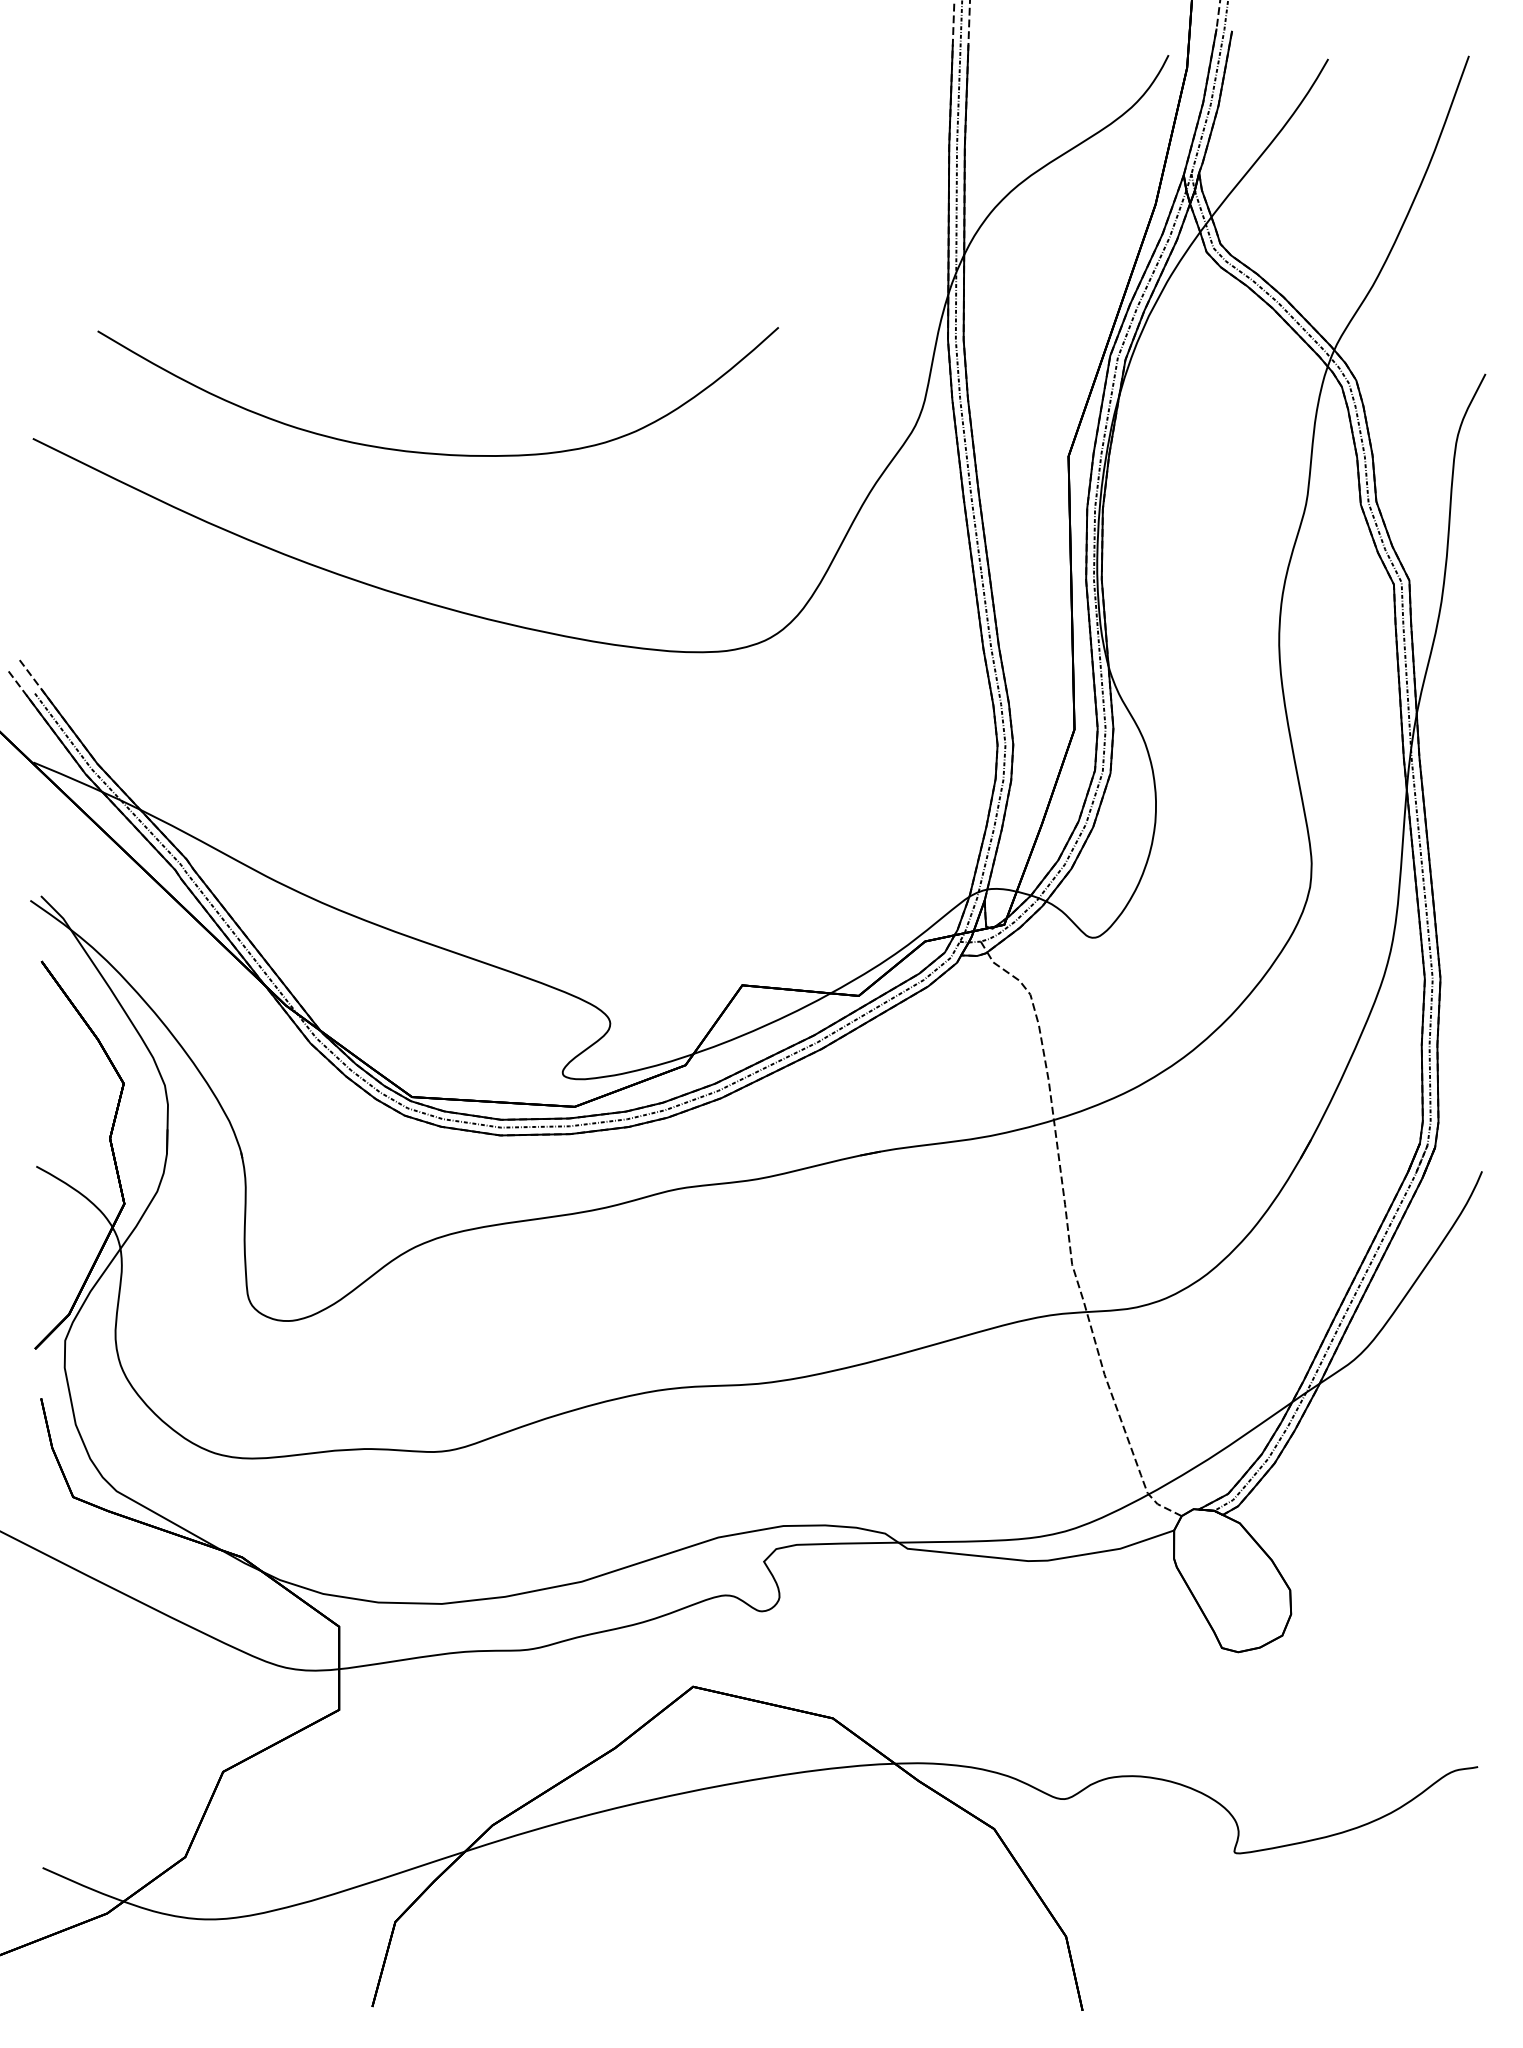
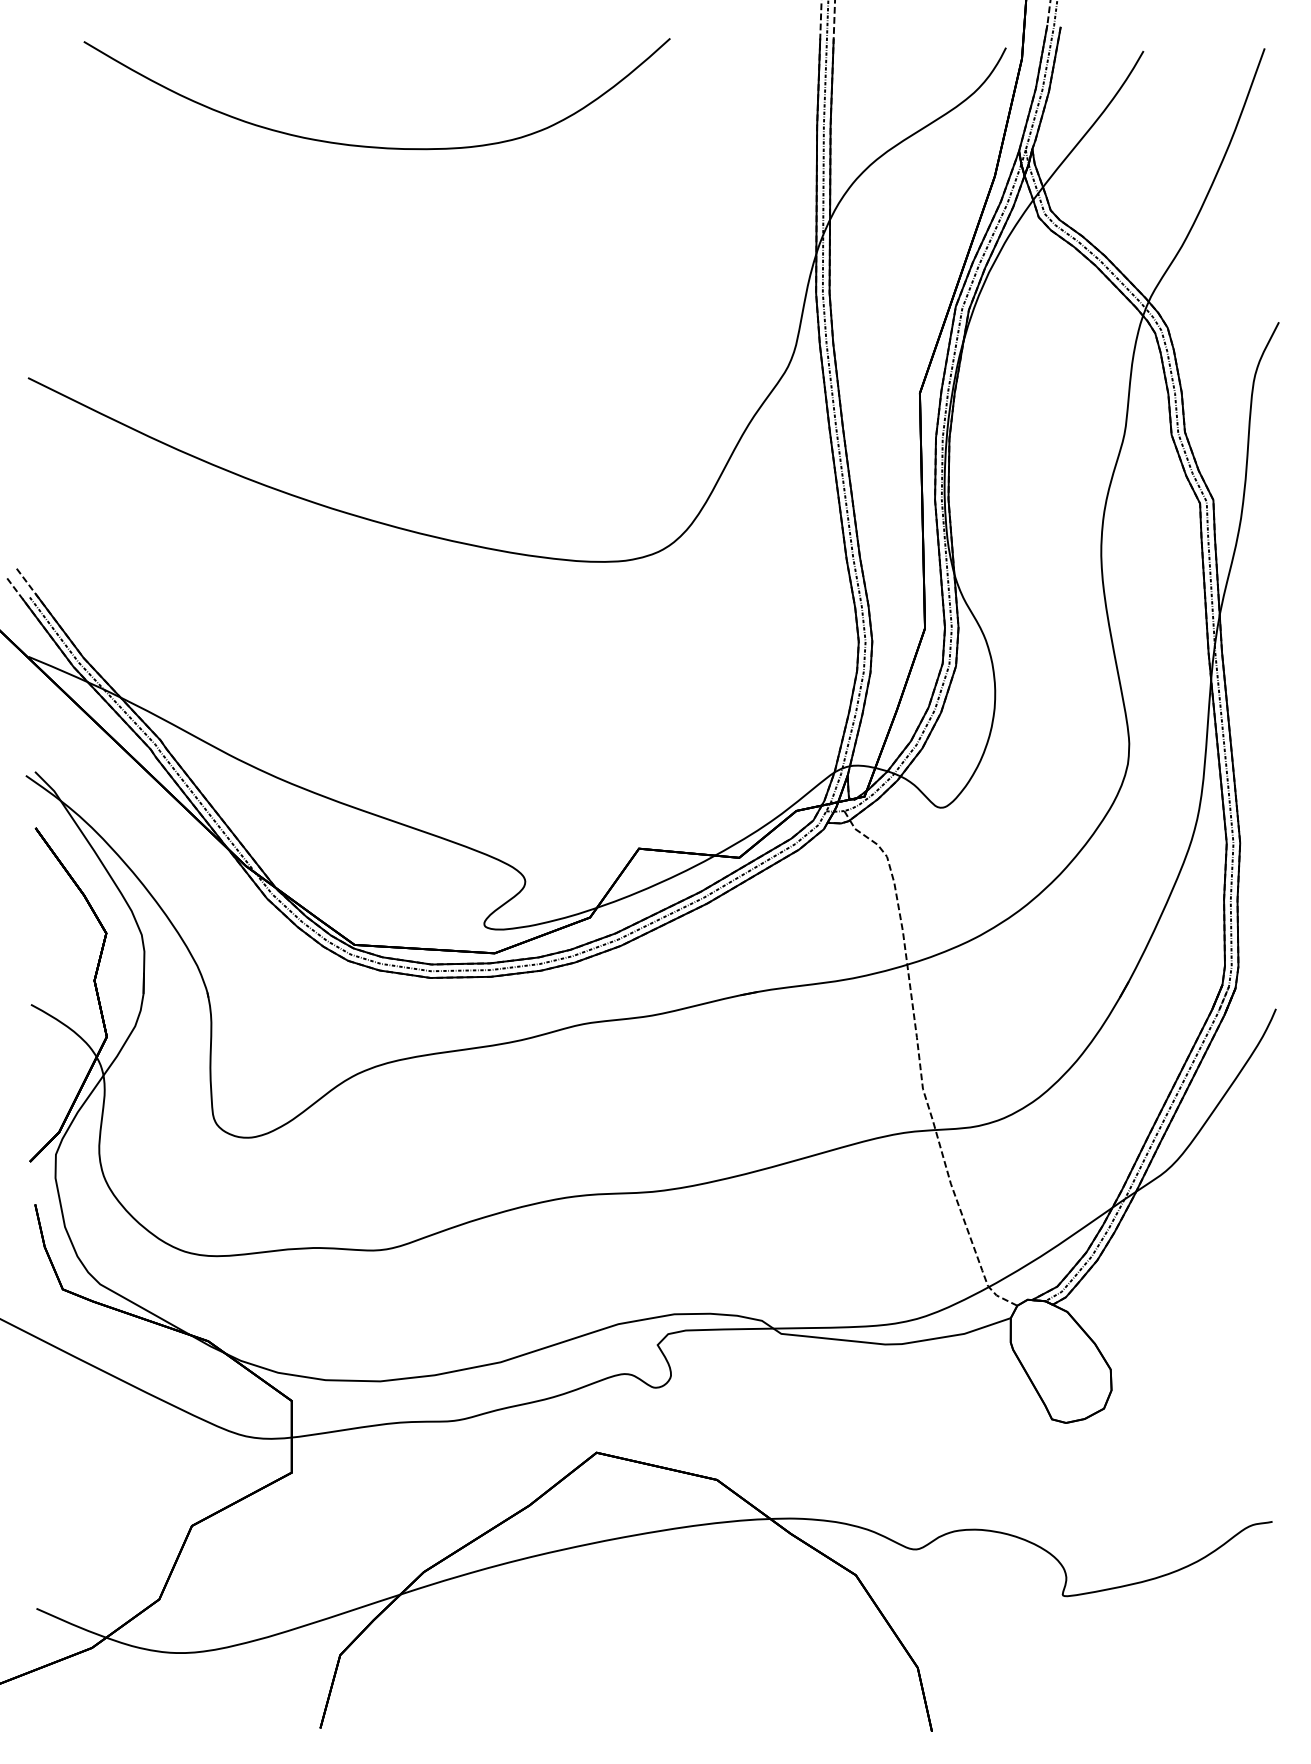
curve: (433, 452) -> (373, 146), moved

